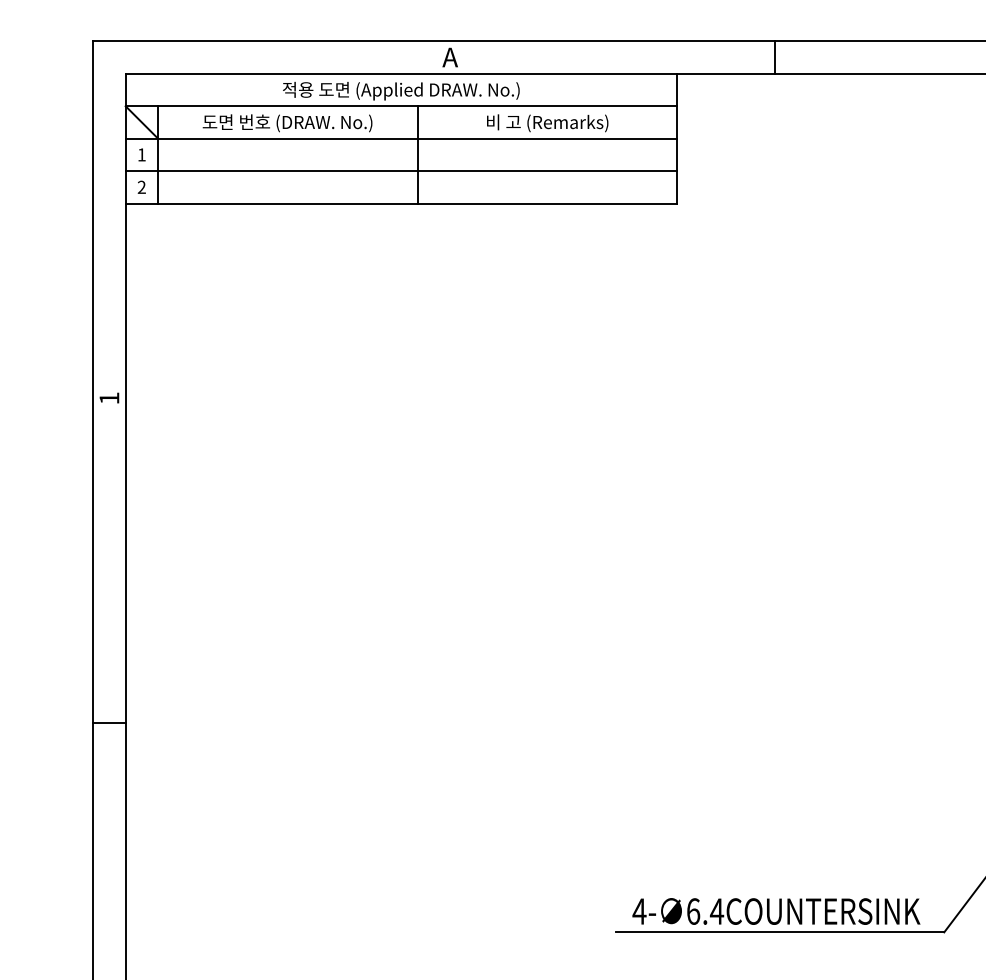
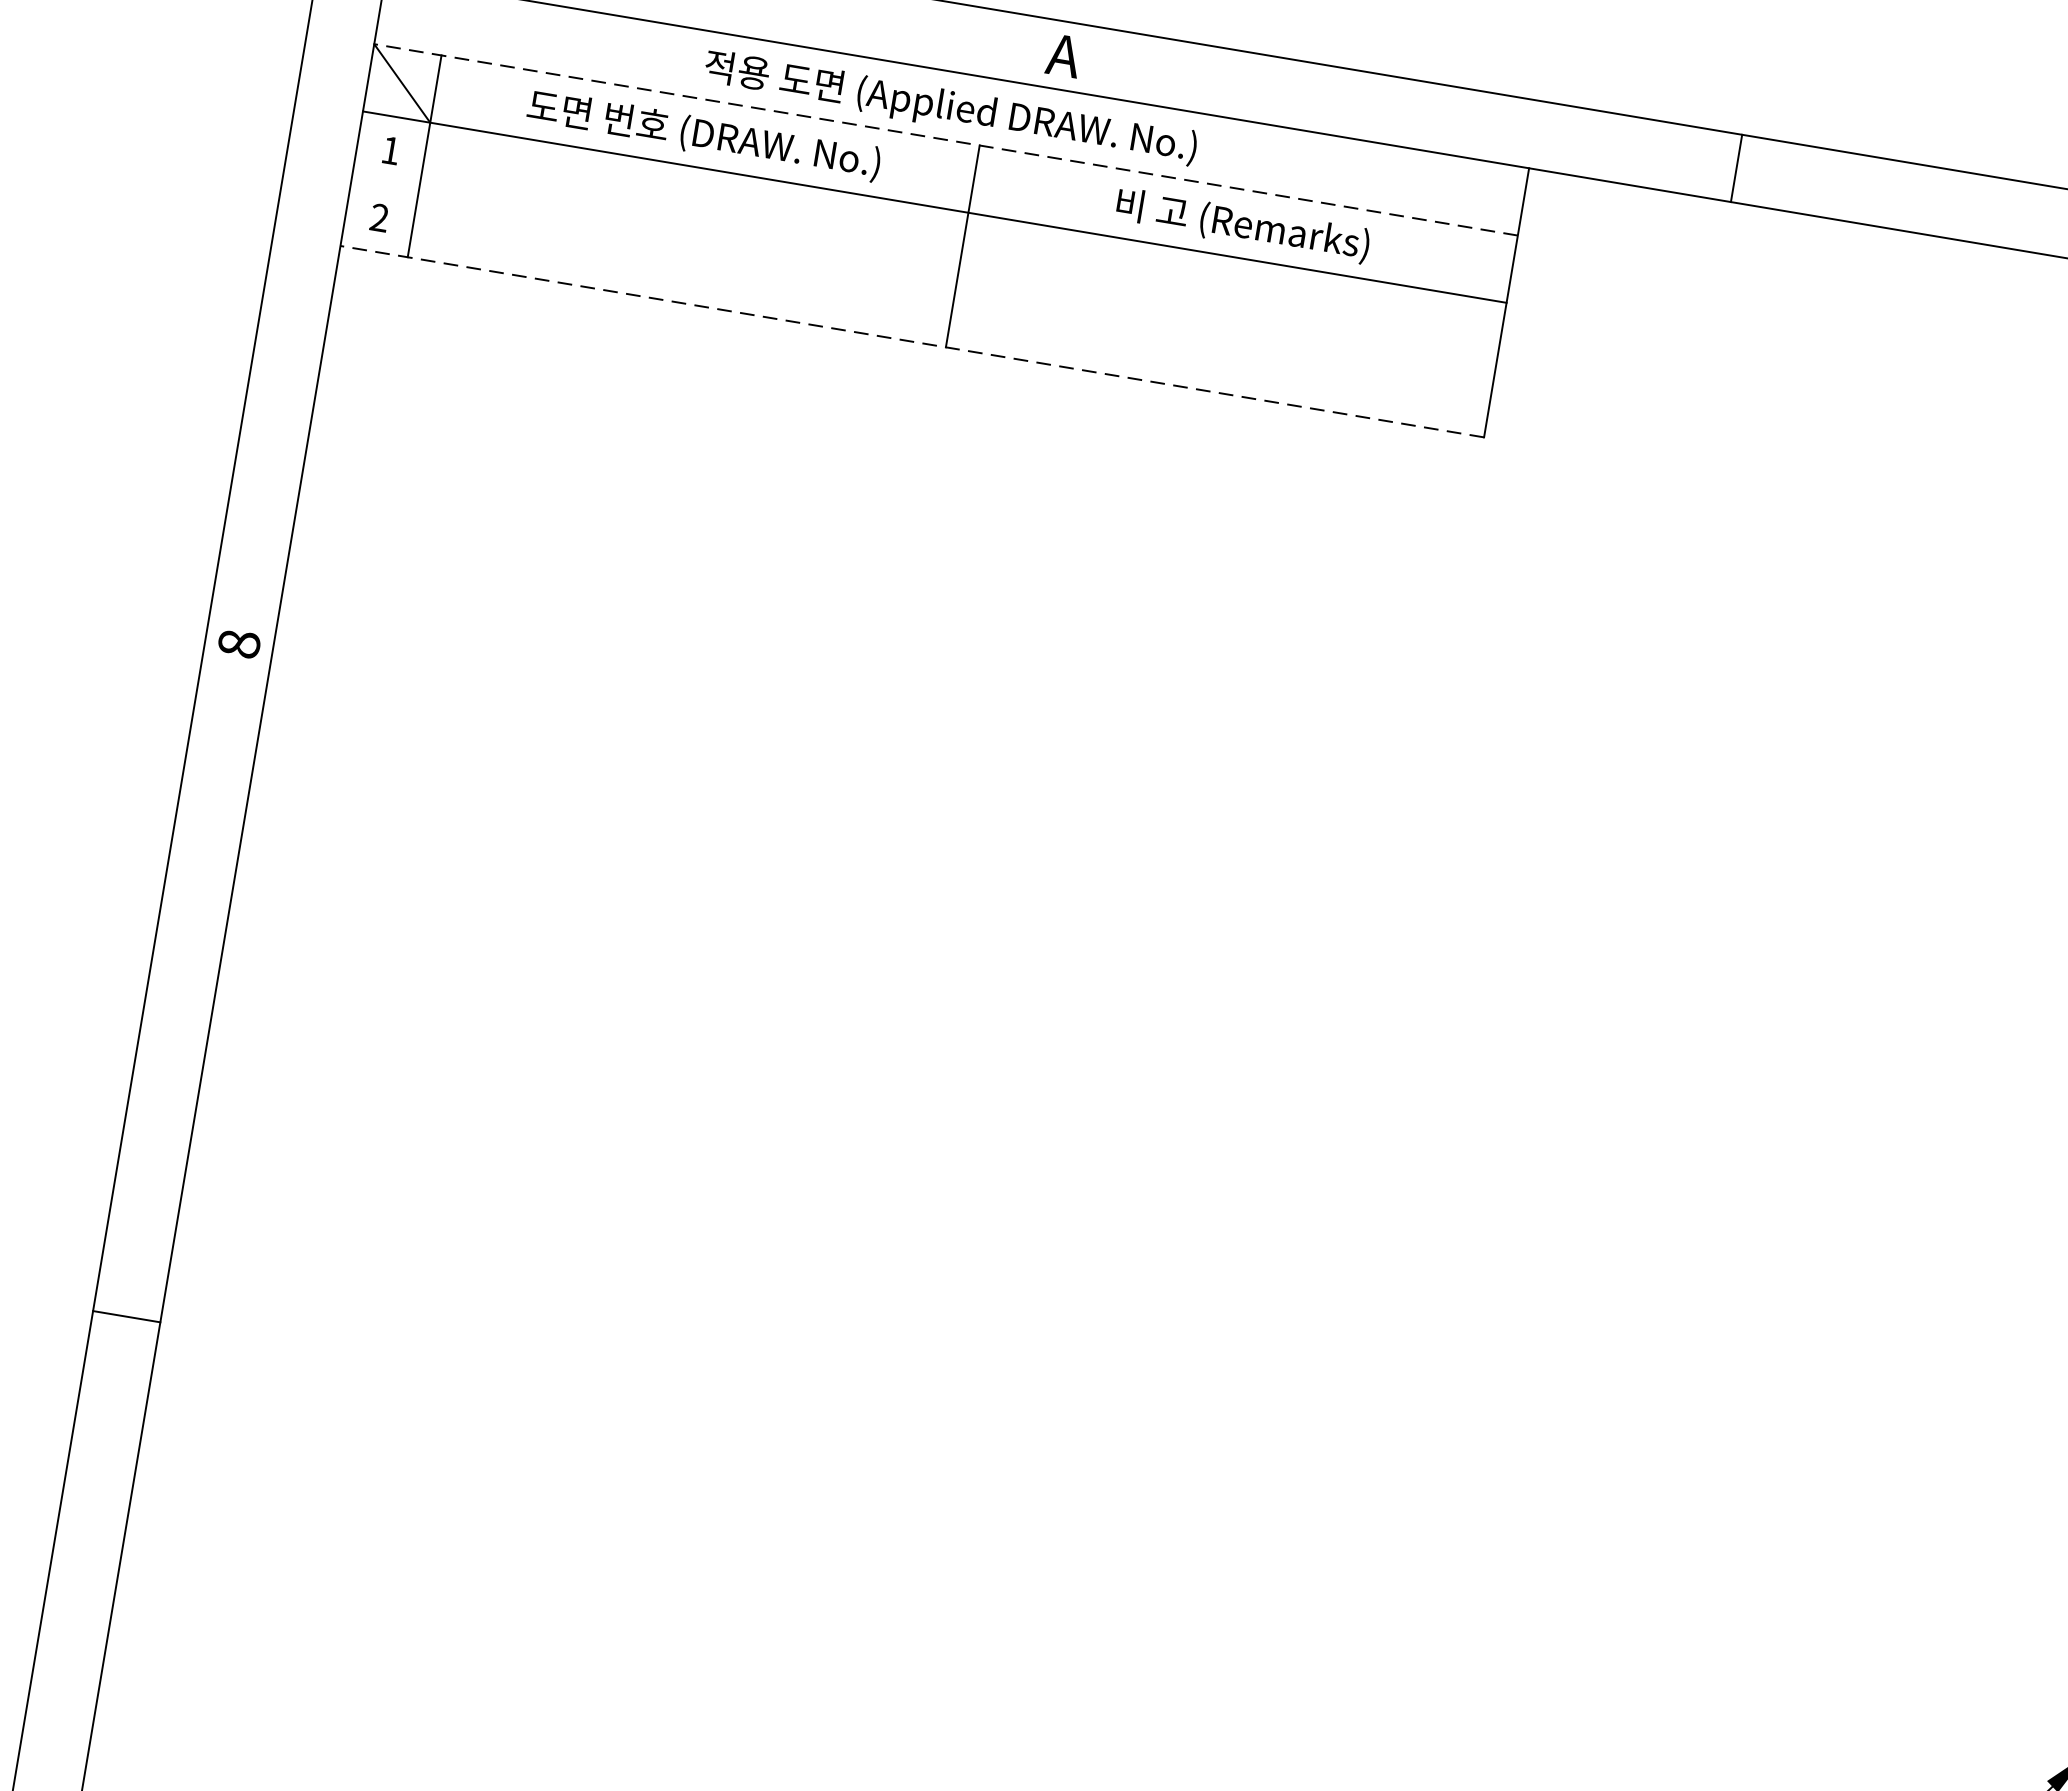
line: (401, 106) -> (945, 140), solid -> dashed
line: (401, 171) -> (923, 275), removed
line: (401, 203) -> (912, 341), solid -> dashed
text: (109, 398) -> (239, 644), 1 -> 8

